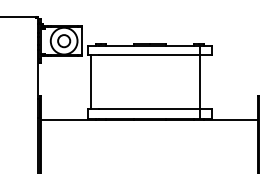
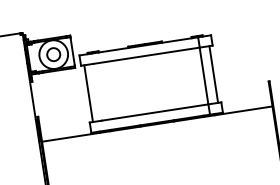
line: (208, 81) -> (213, 74), added

